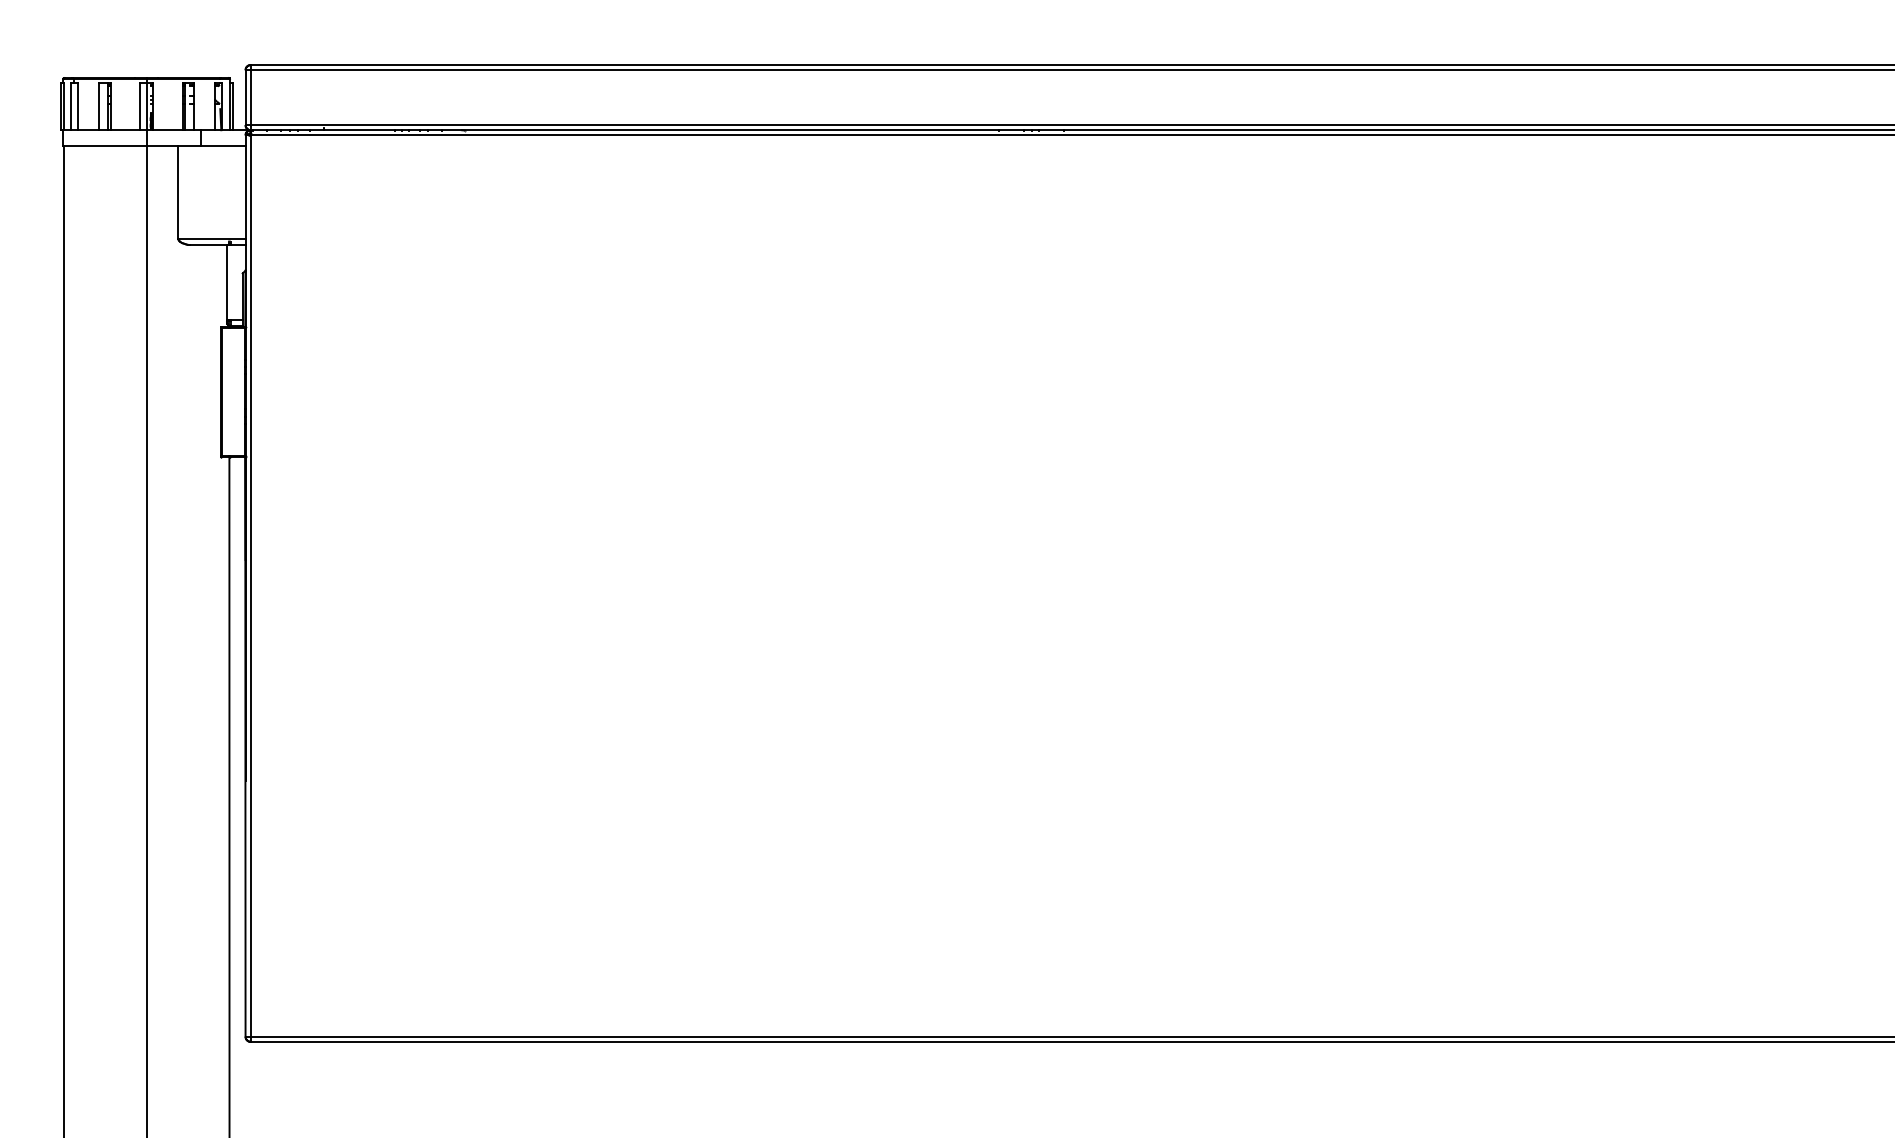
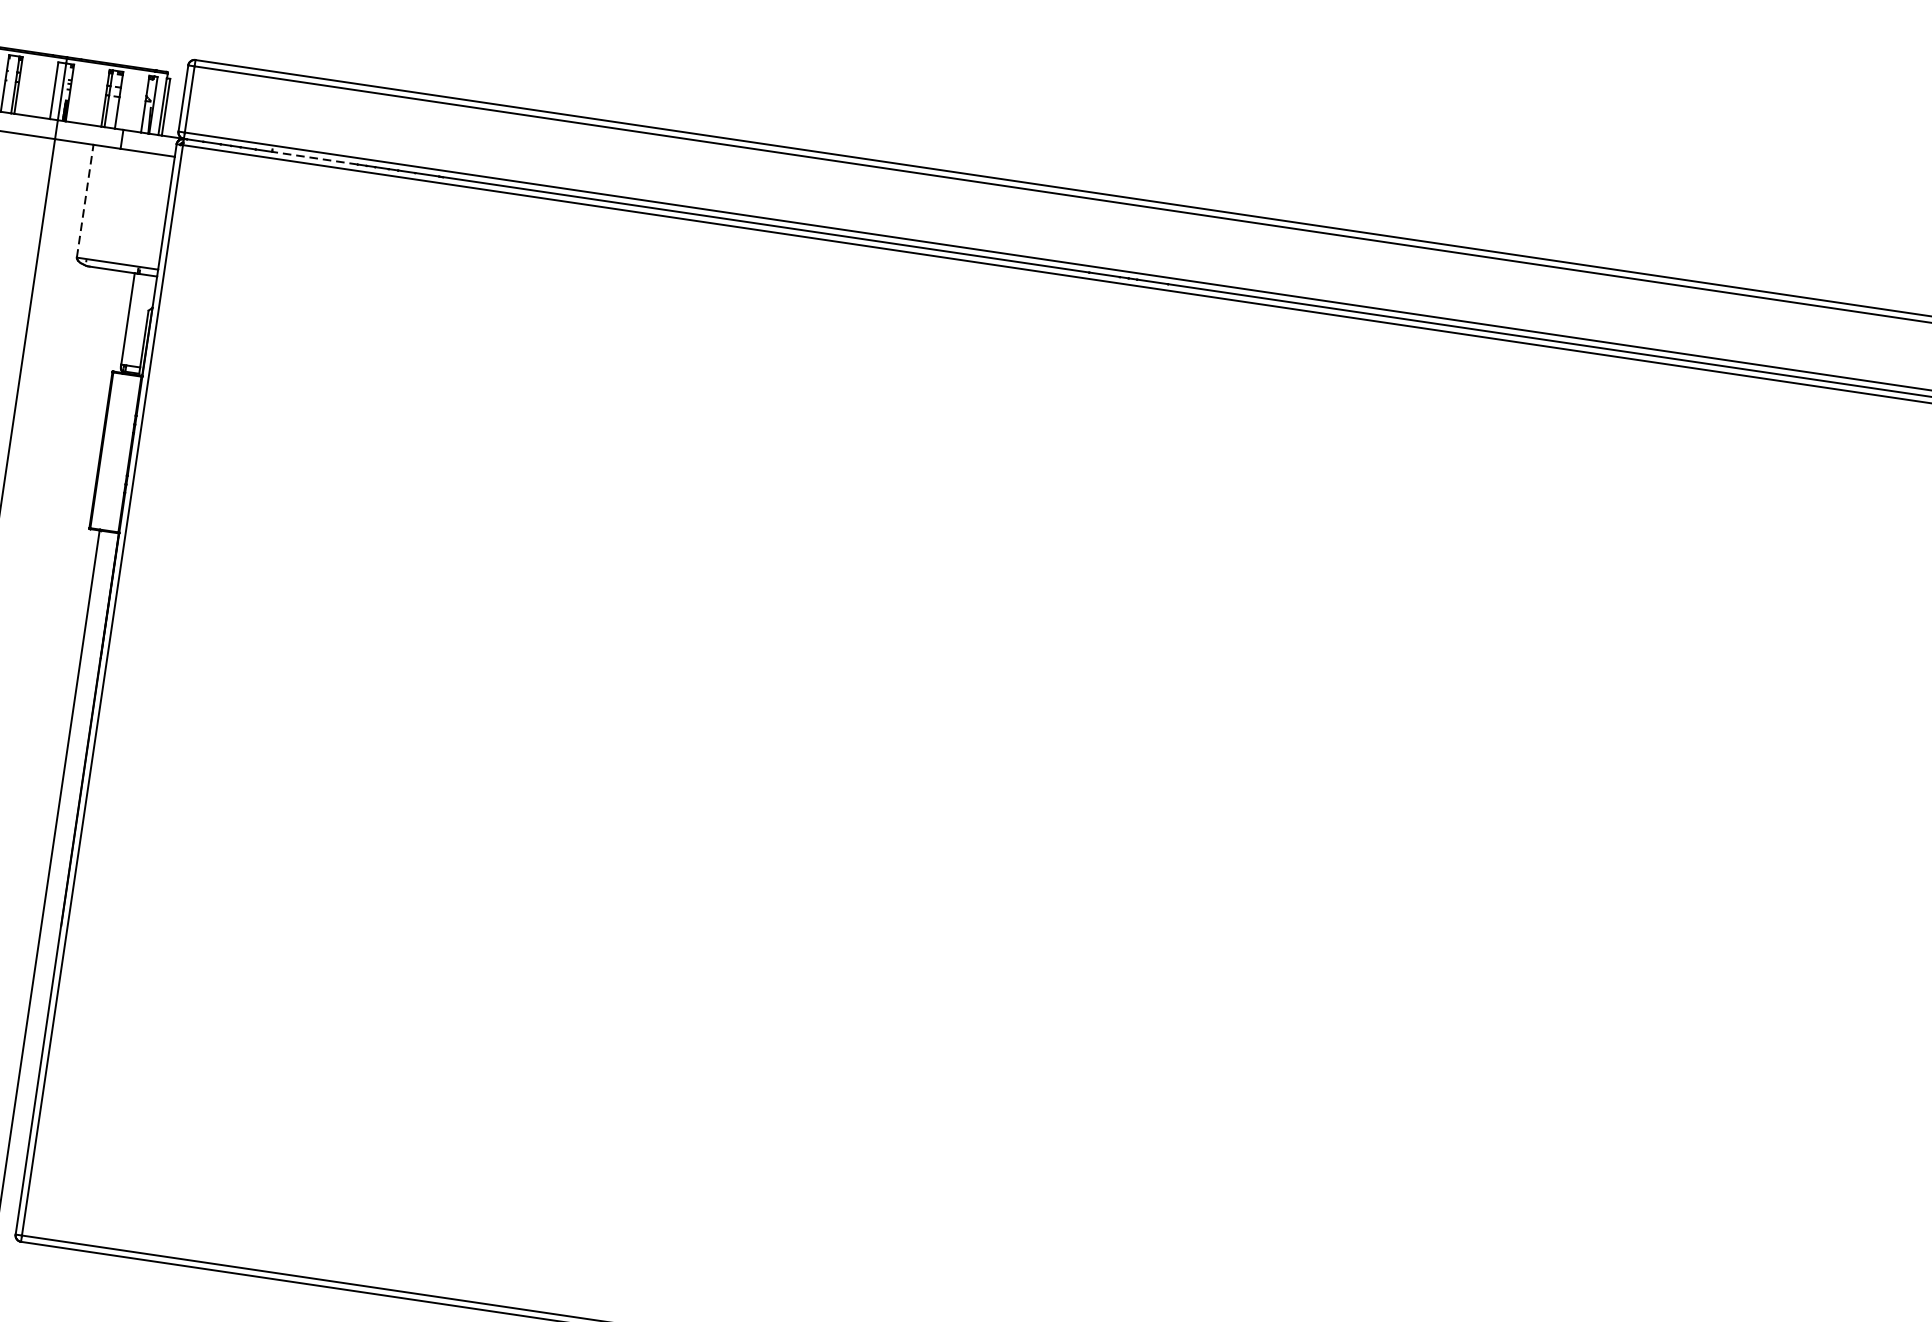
line: (358, 130) -> (314, 158), solid -> dashed
line: (178, 192) -> (85, 201), solid -> dashed

